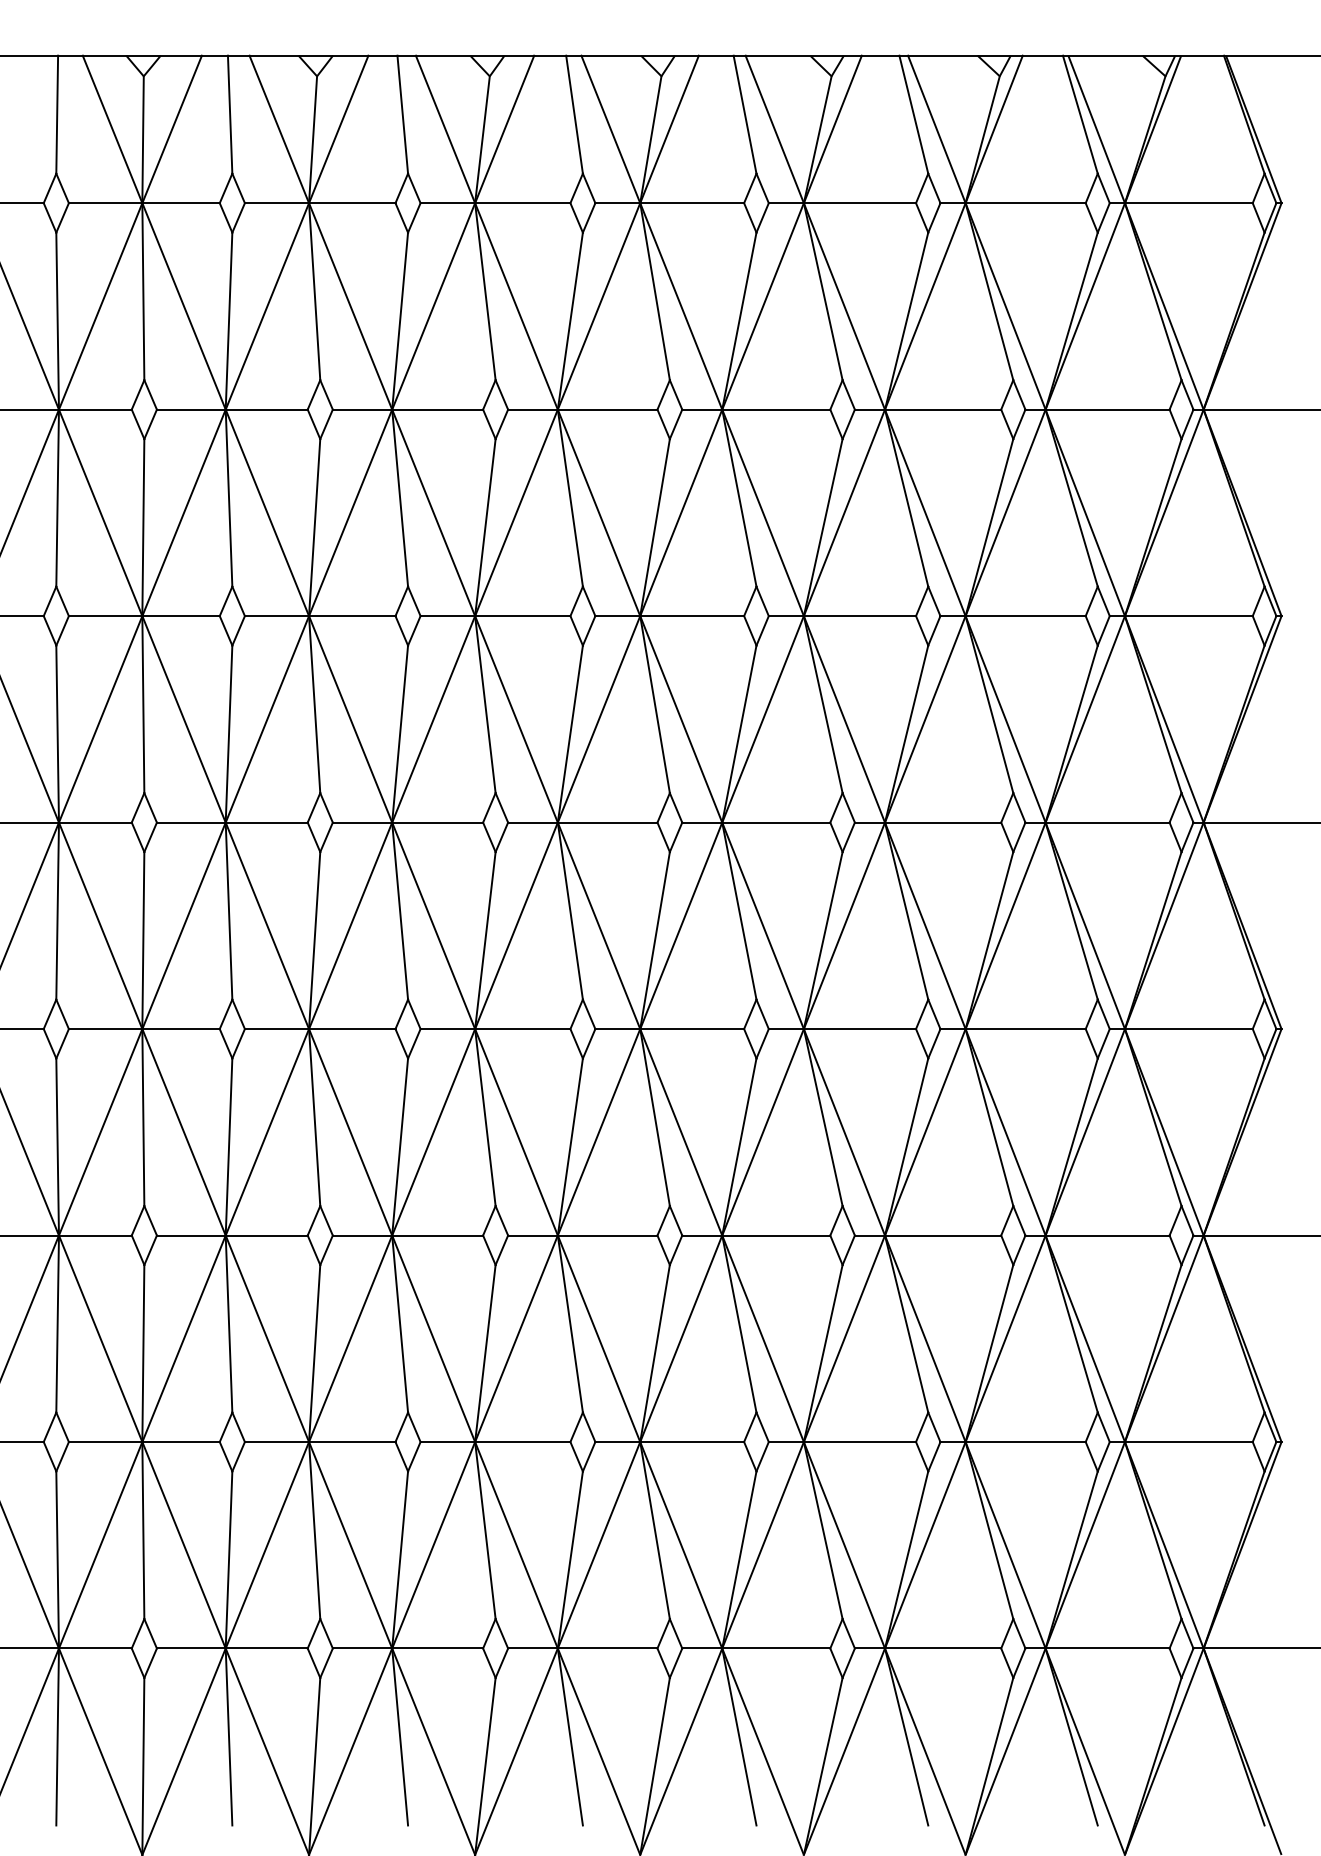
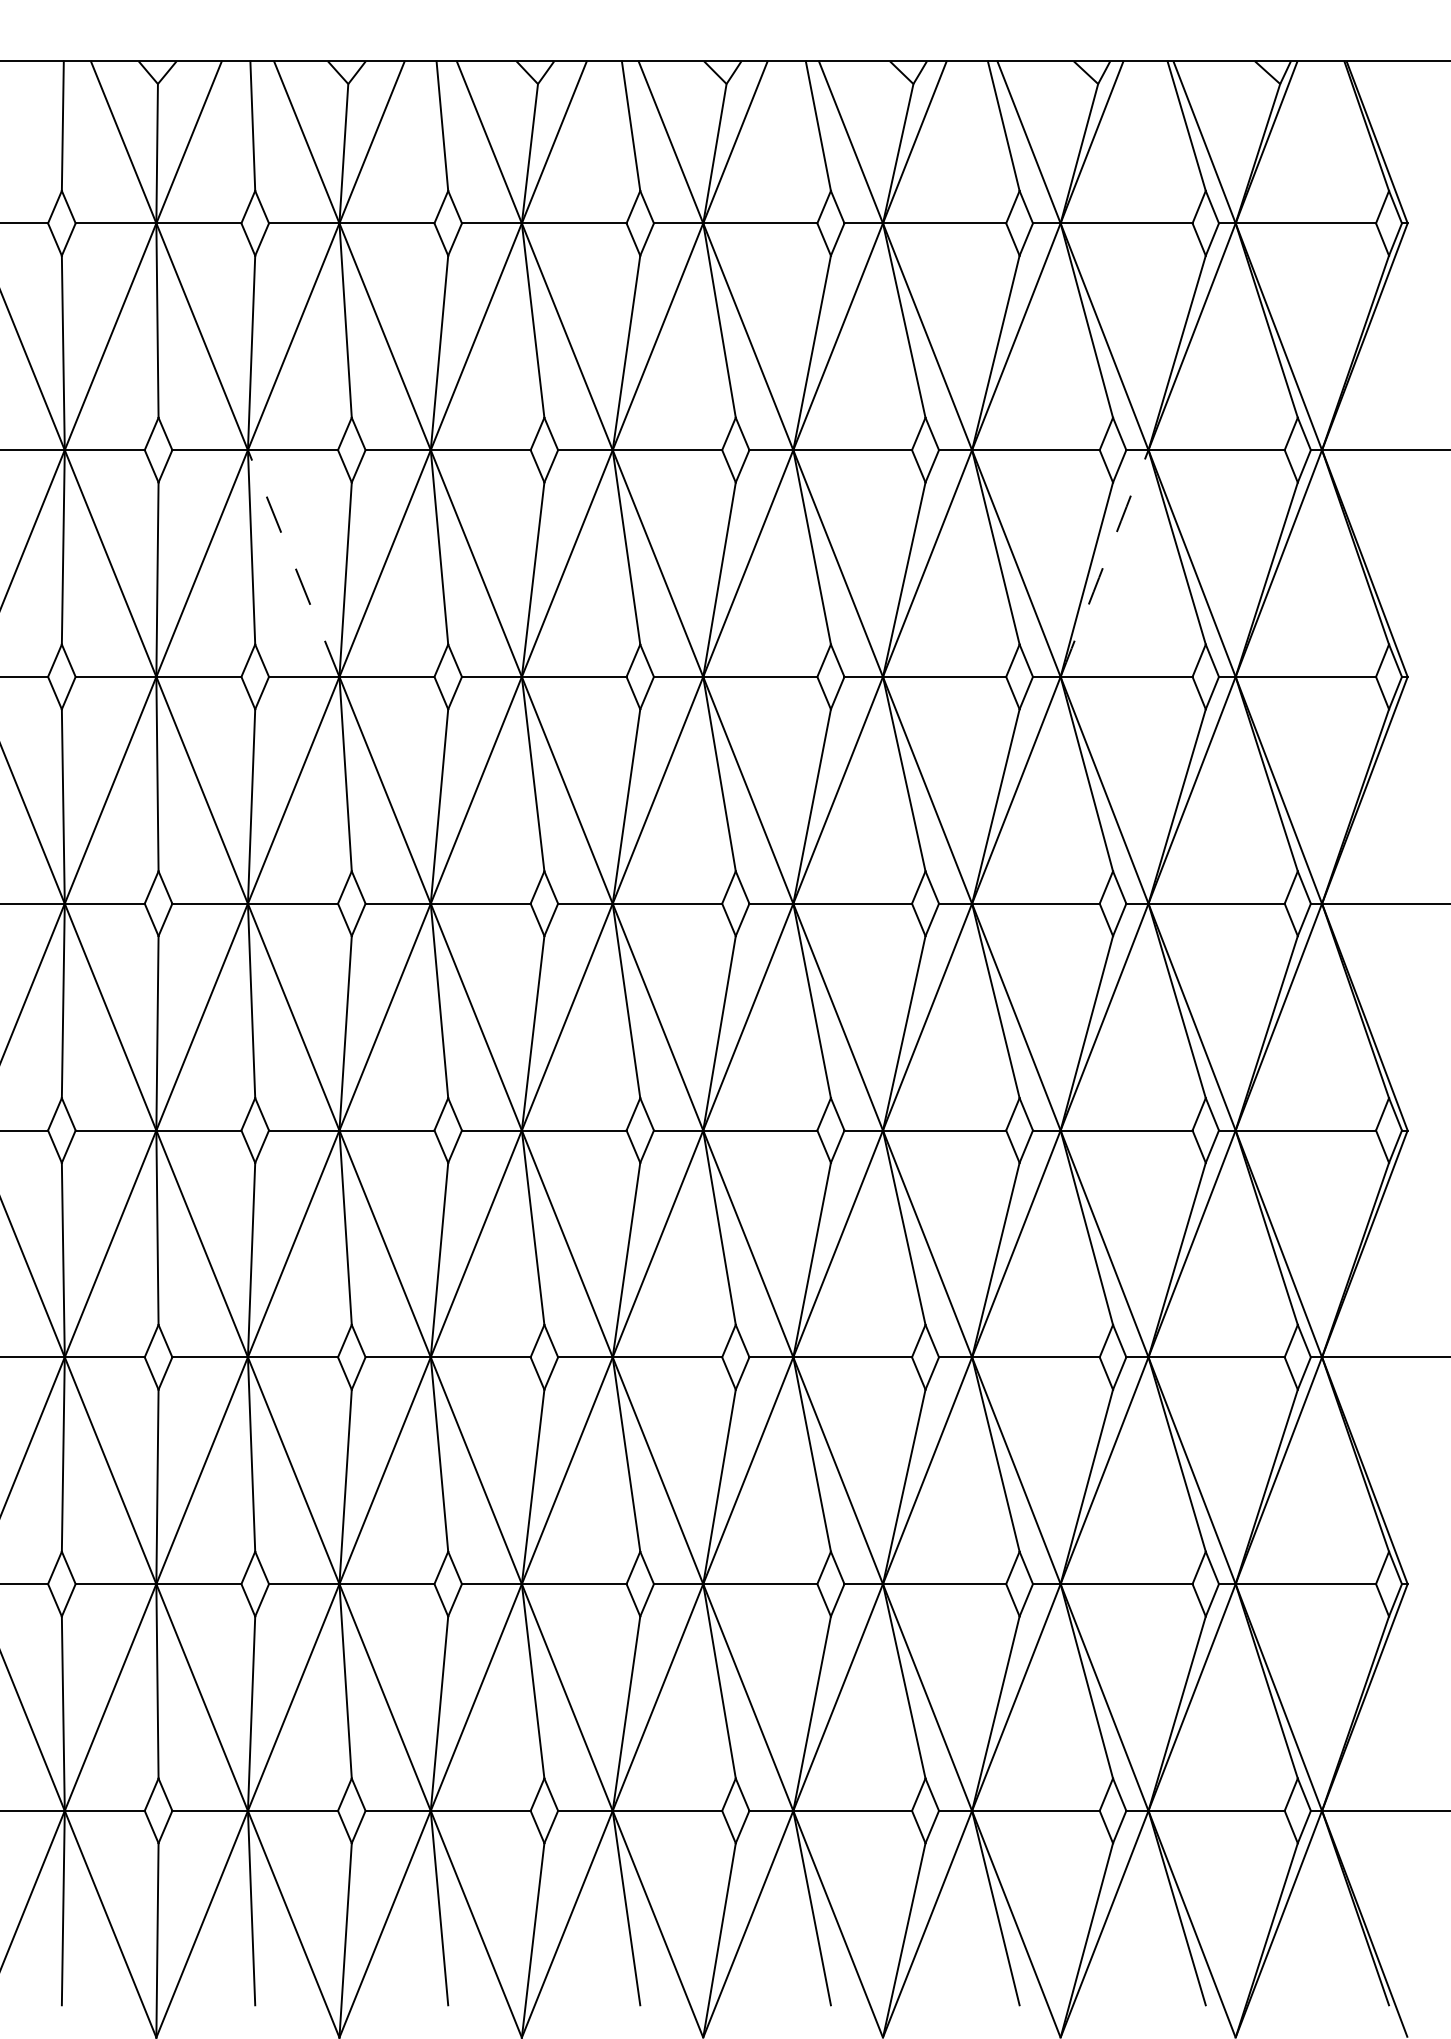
line: (267, 512) -> (293, 563), solid -> dashed
arc: (1005, 512) -> (1104, 563), solid -> dashed

